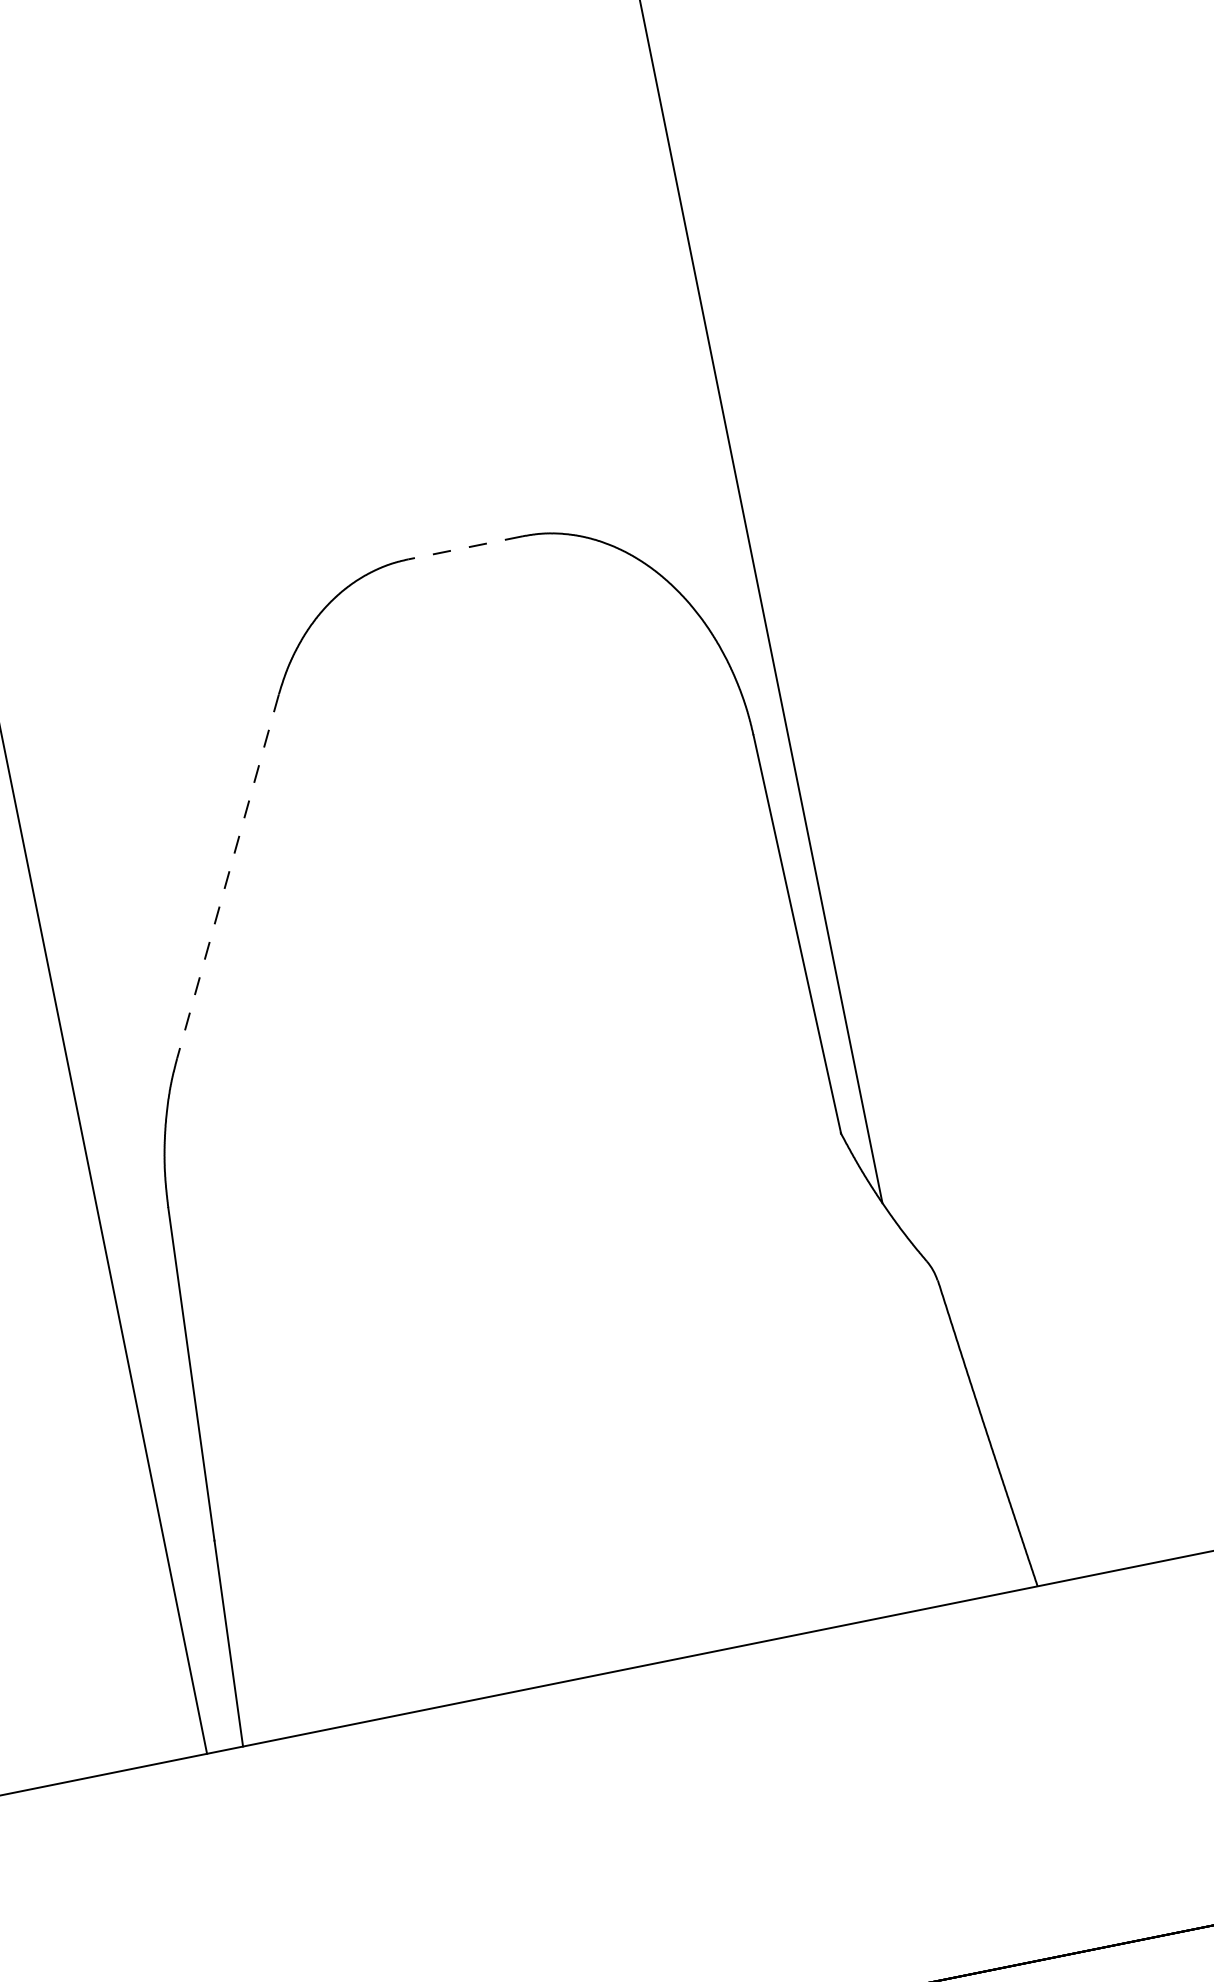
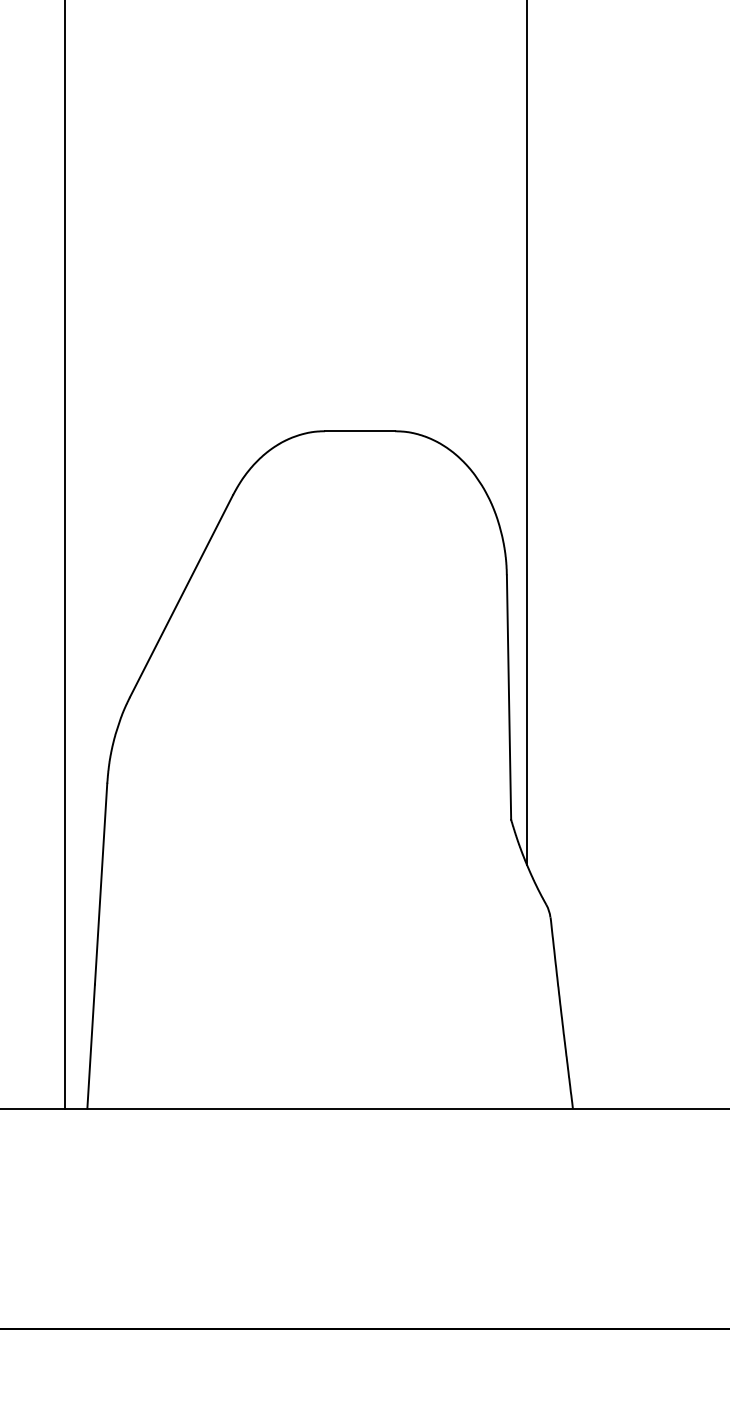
line: (466, 548) -> (360, 431), dashed -> solid
line: (228, 877) -> (181, 596), dashed -> solid

